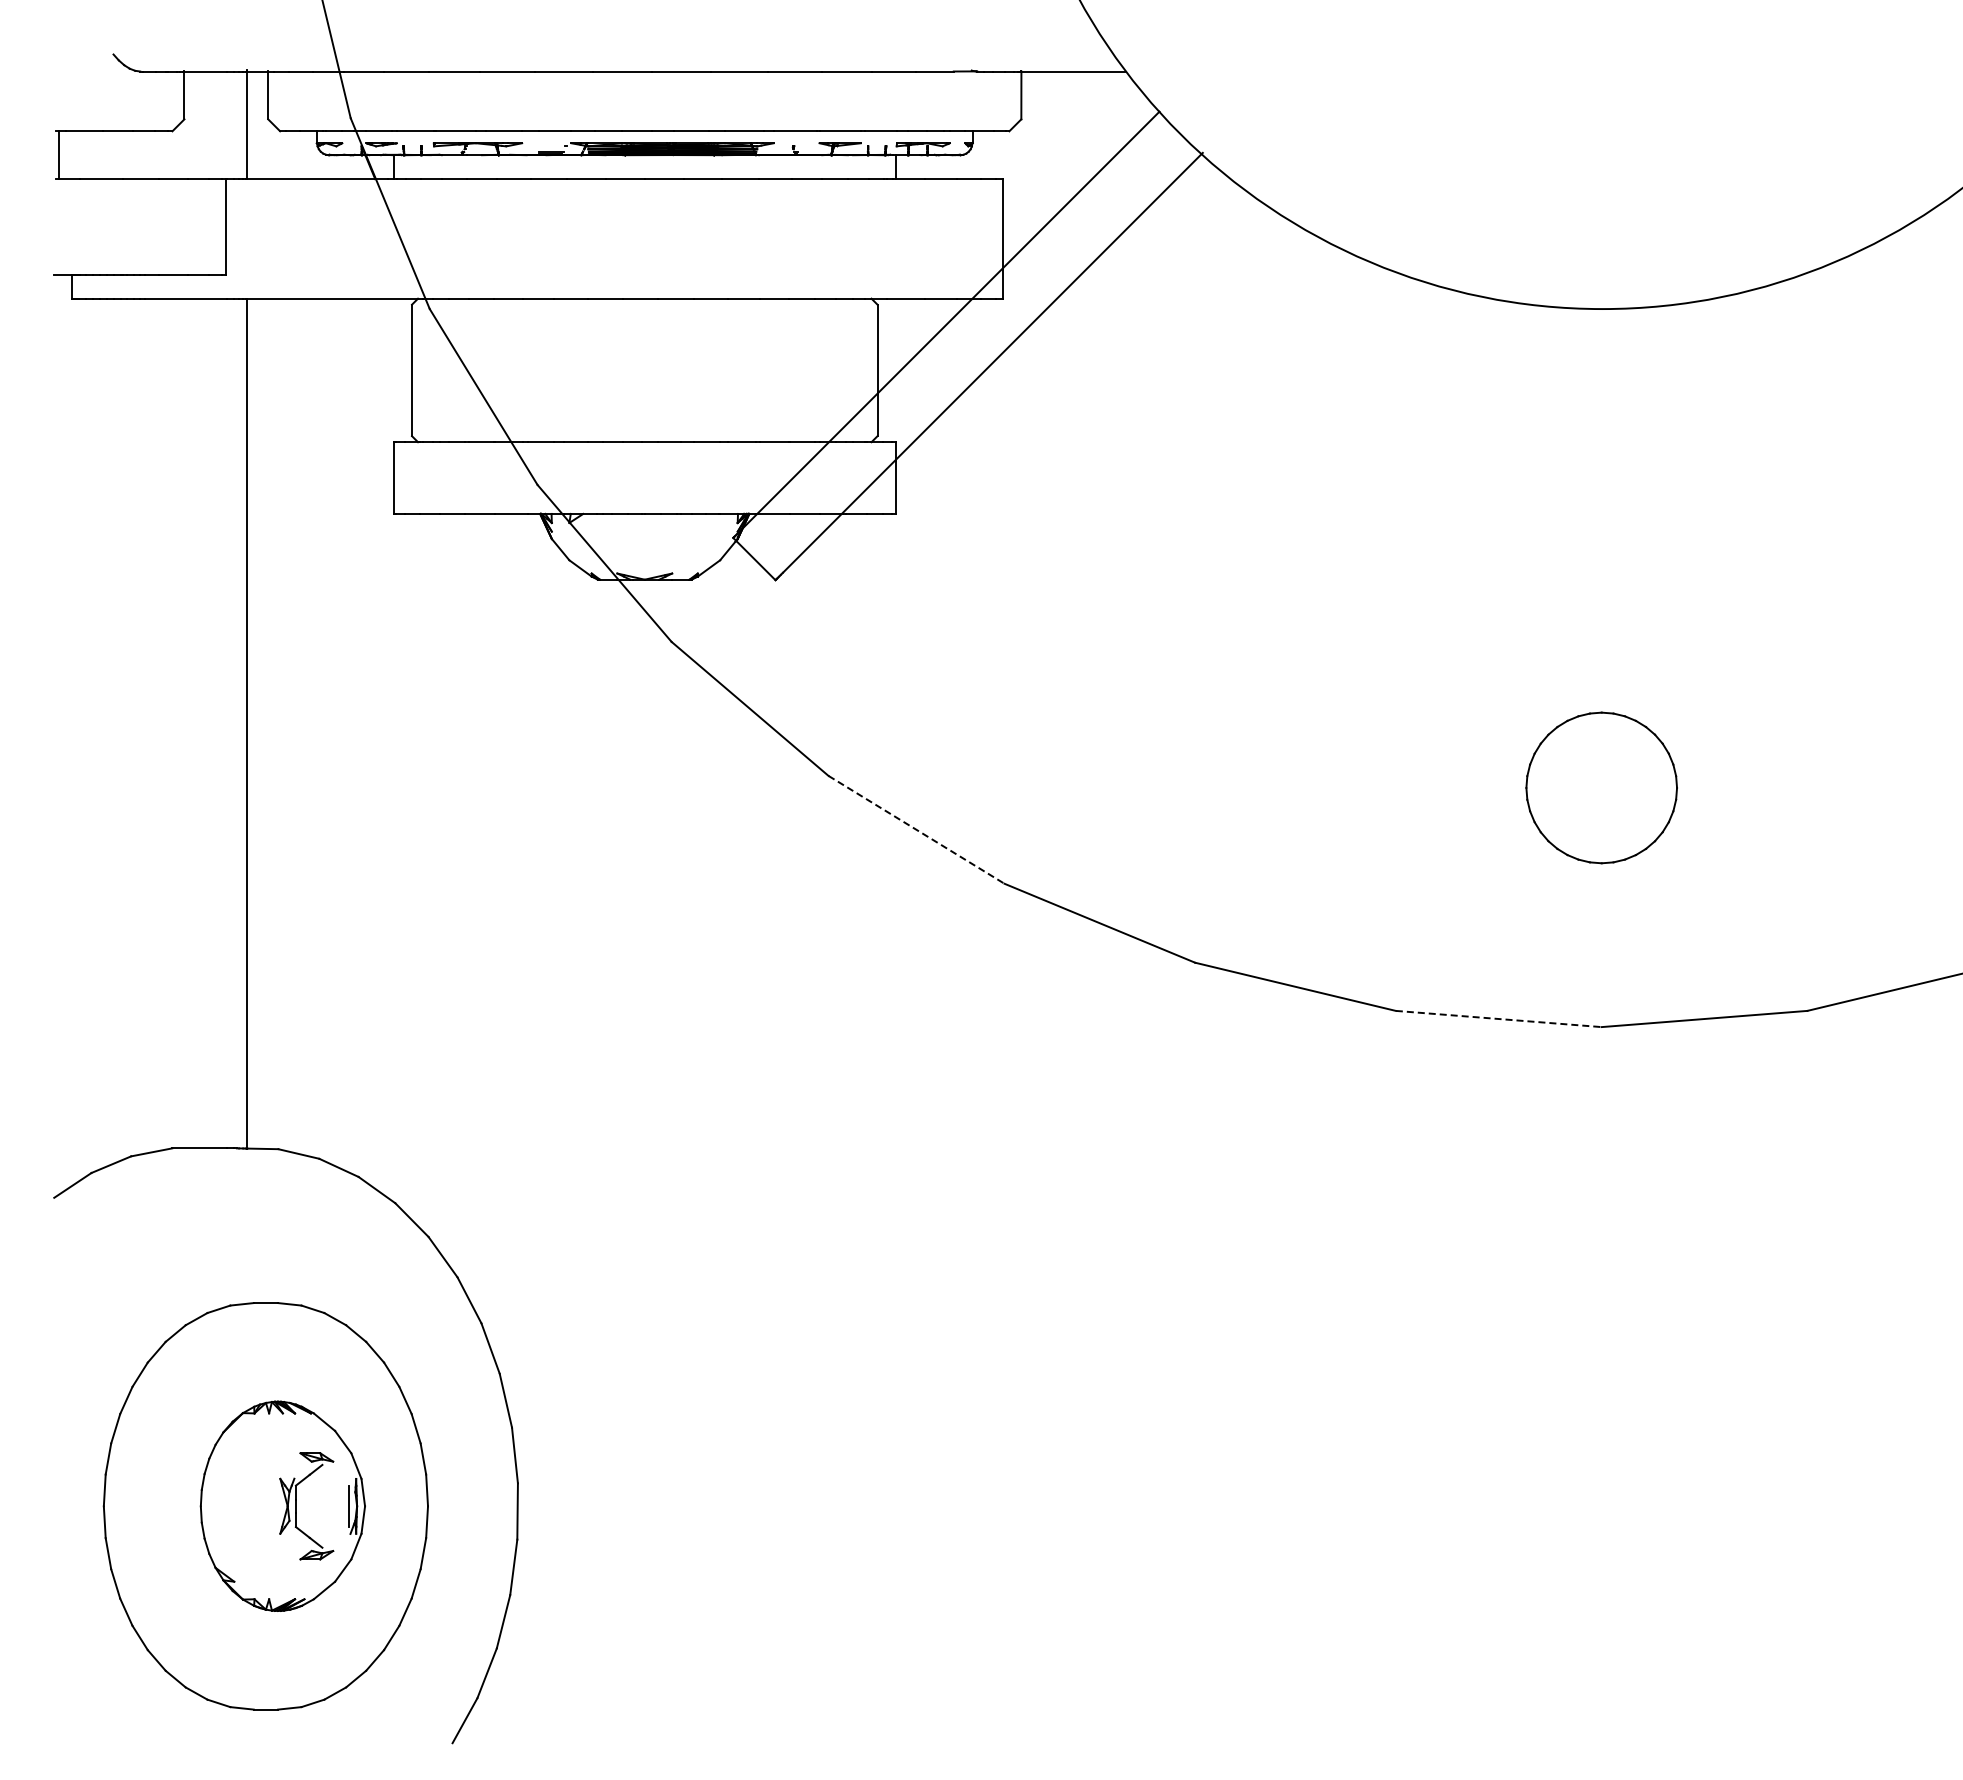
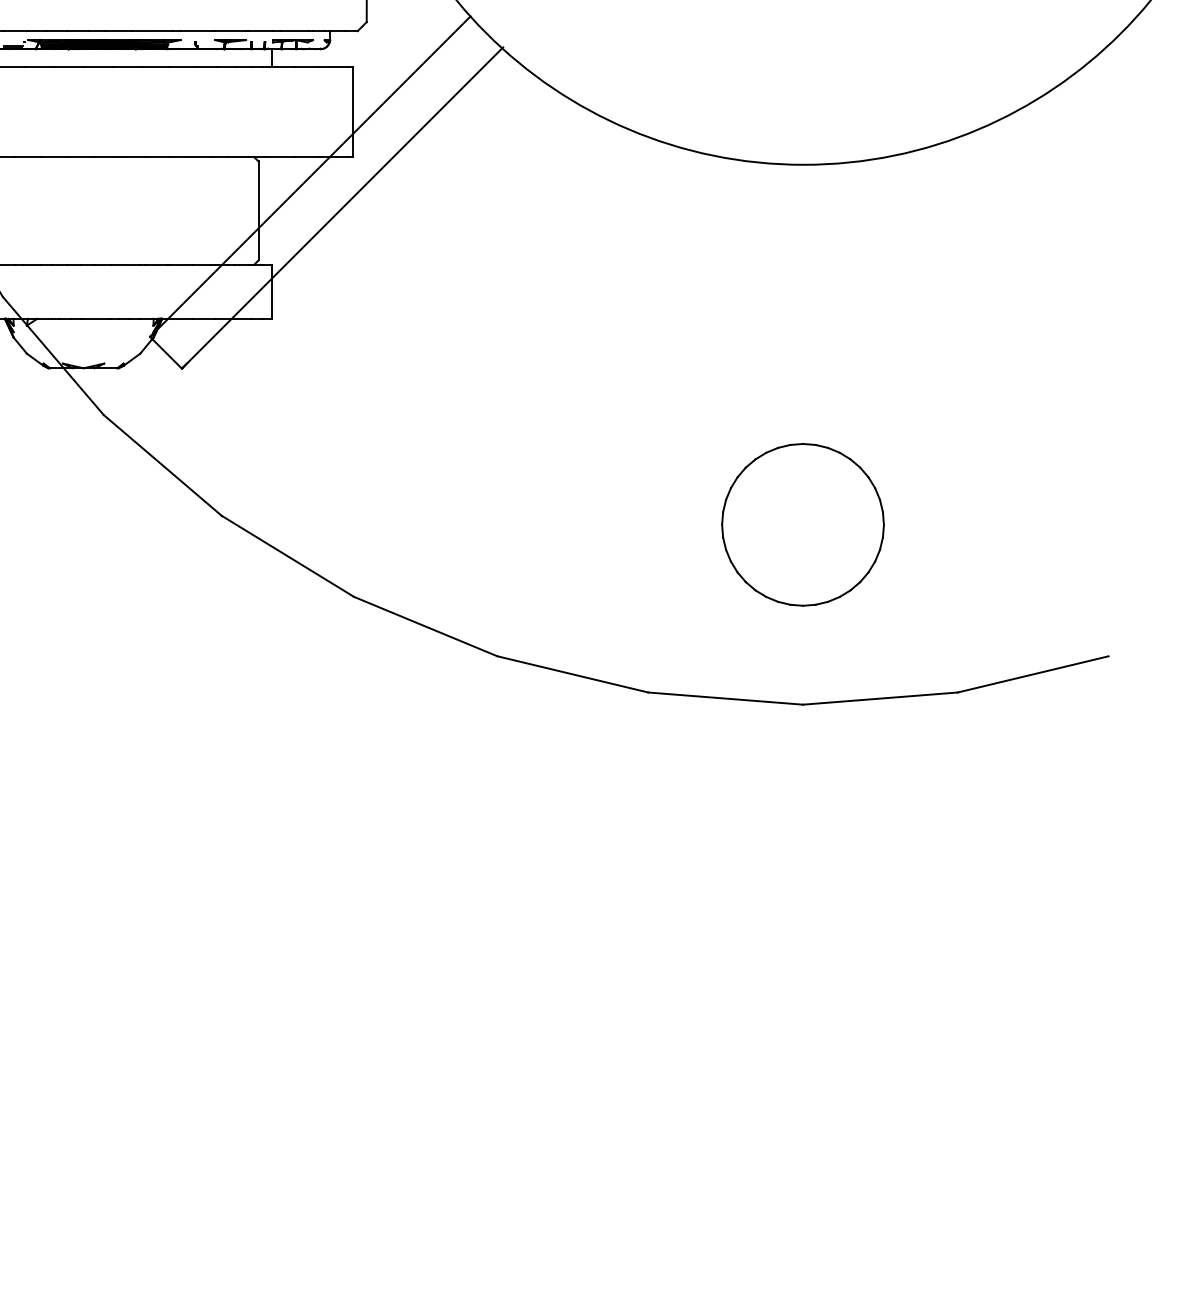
part: (1601, 787) -> (802, 524), size x1.43
line: (916, 830) -> (287, 556), dashed -> solid
line: (1499, 1019) -> (726, 698), dashed -> solid

